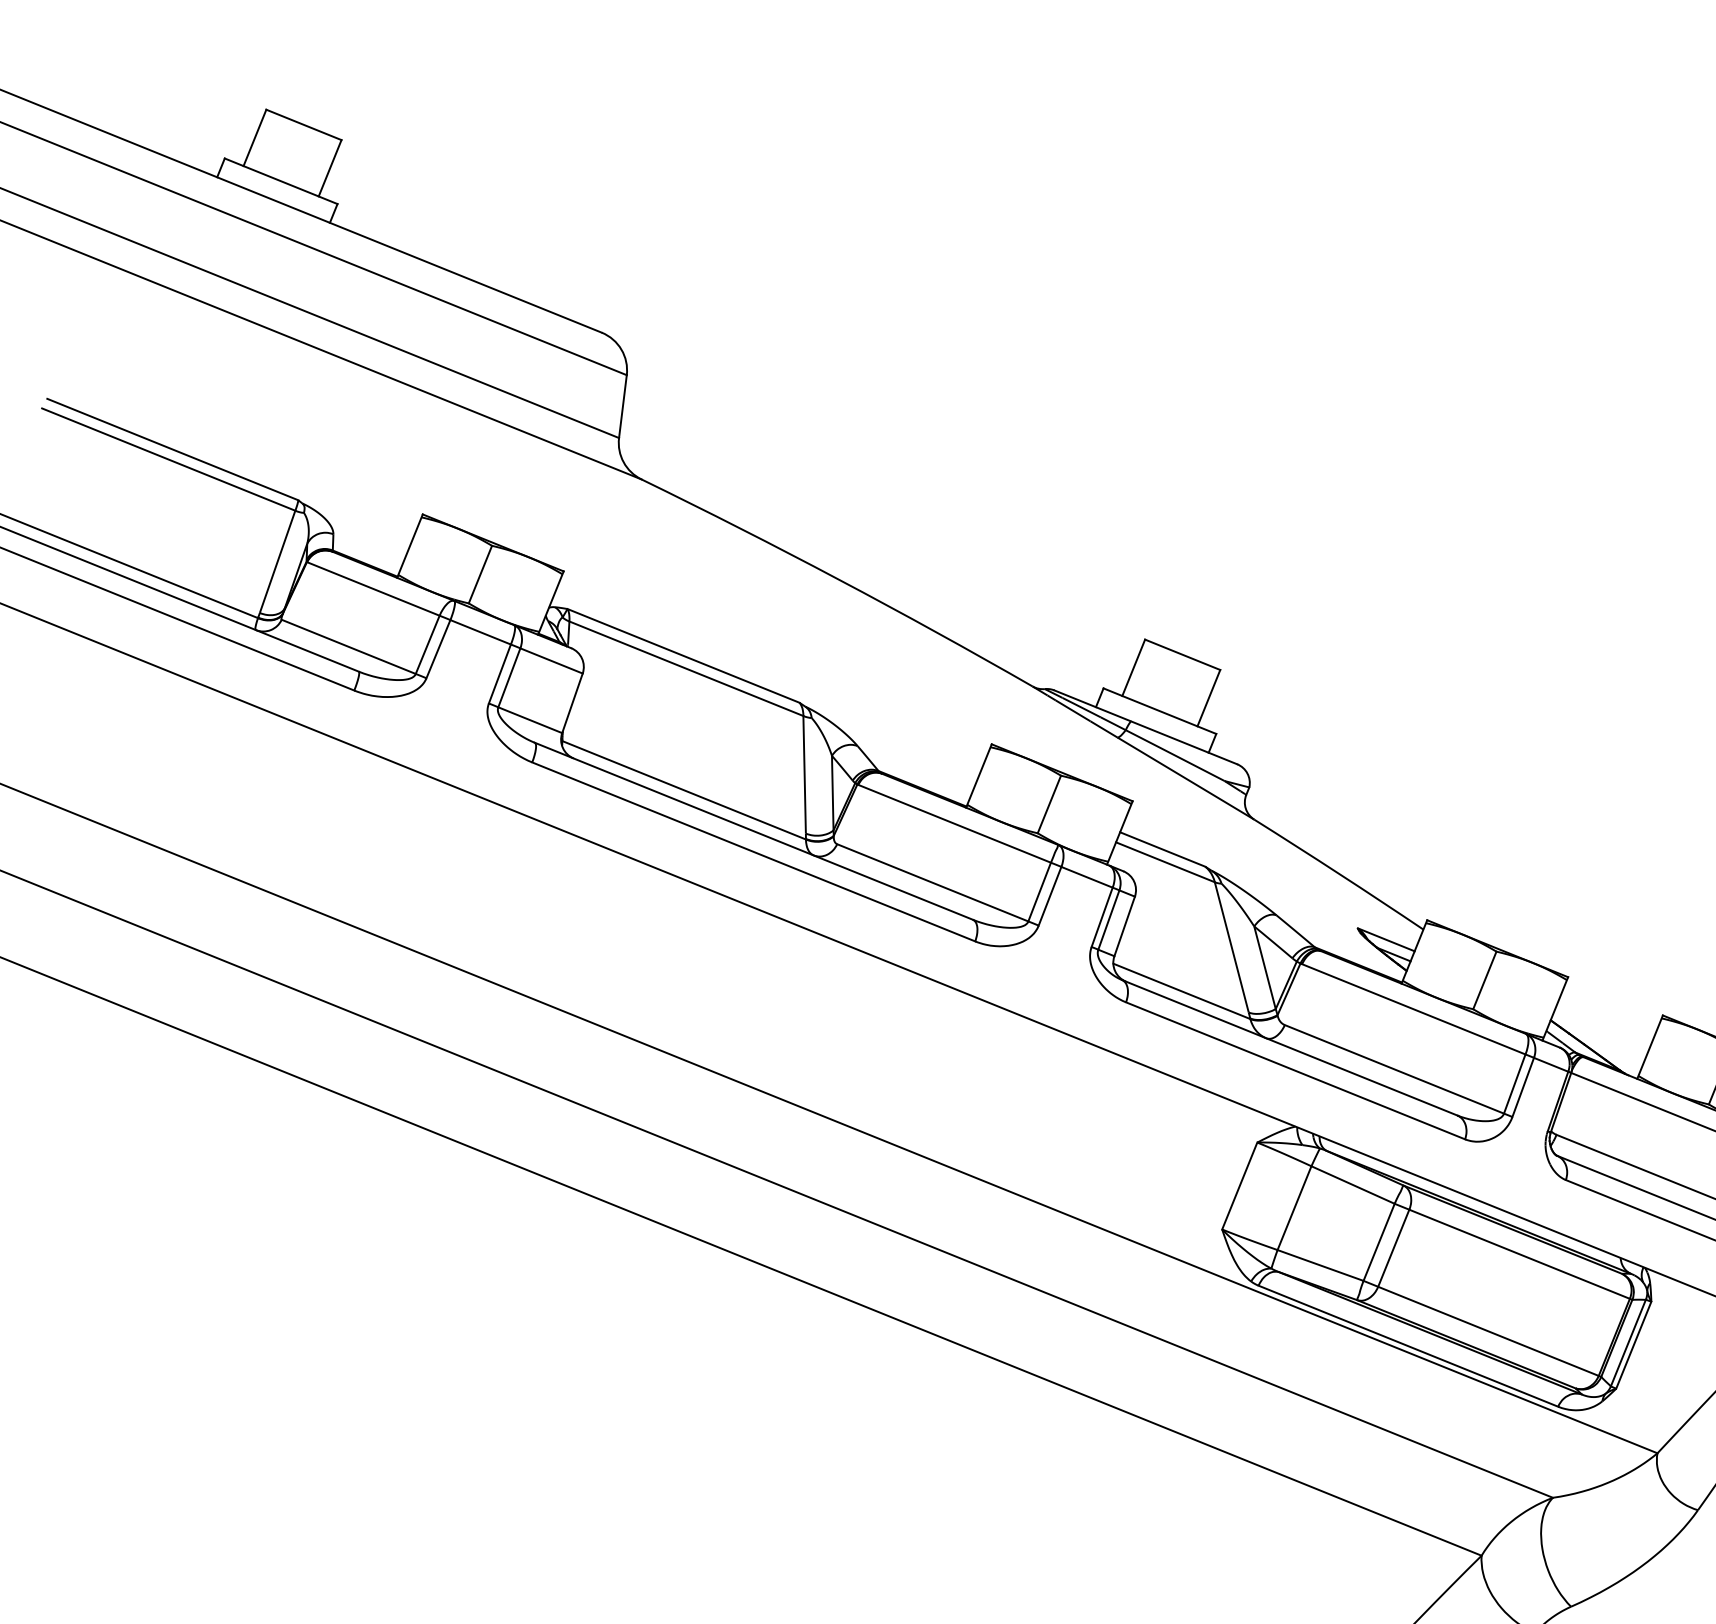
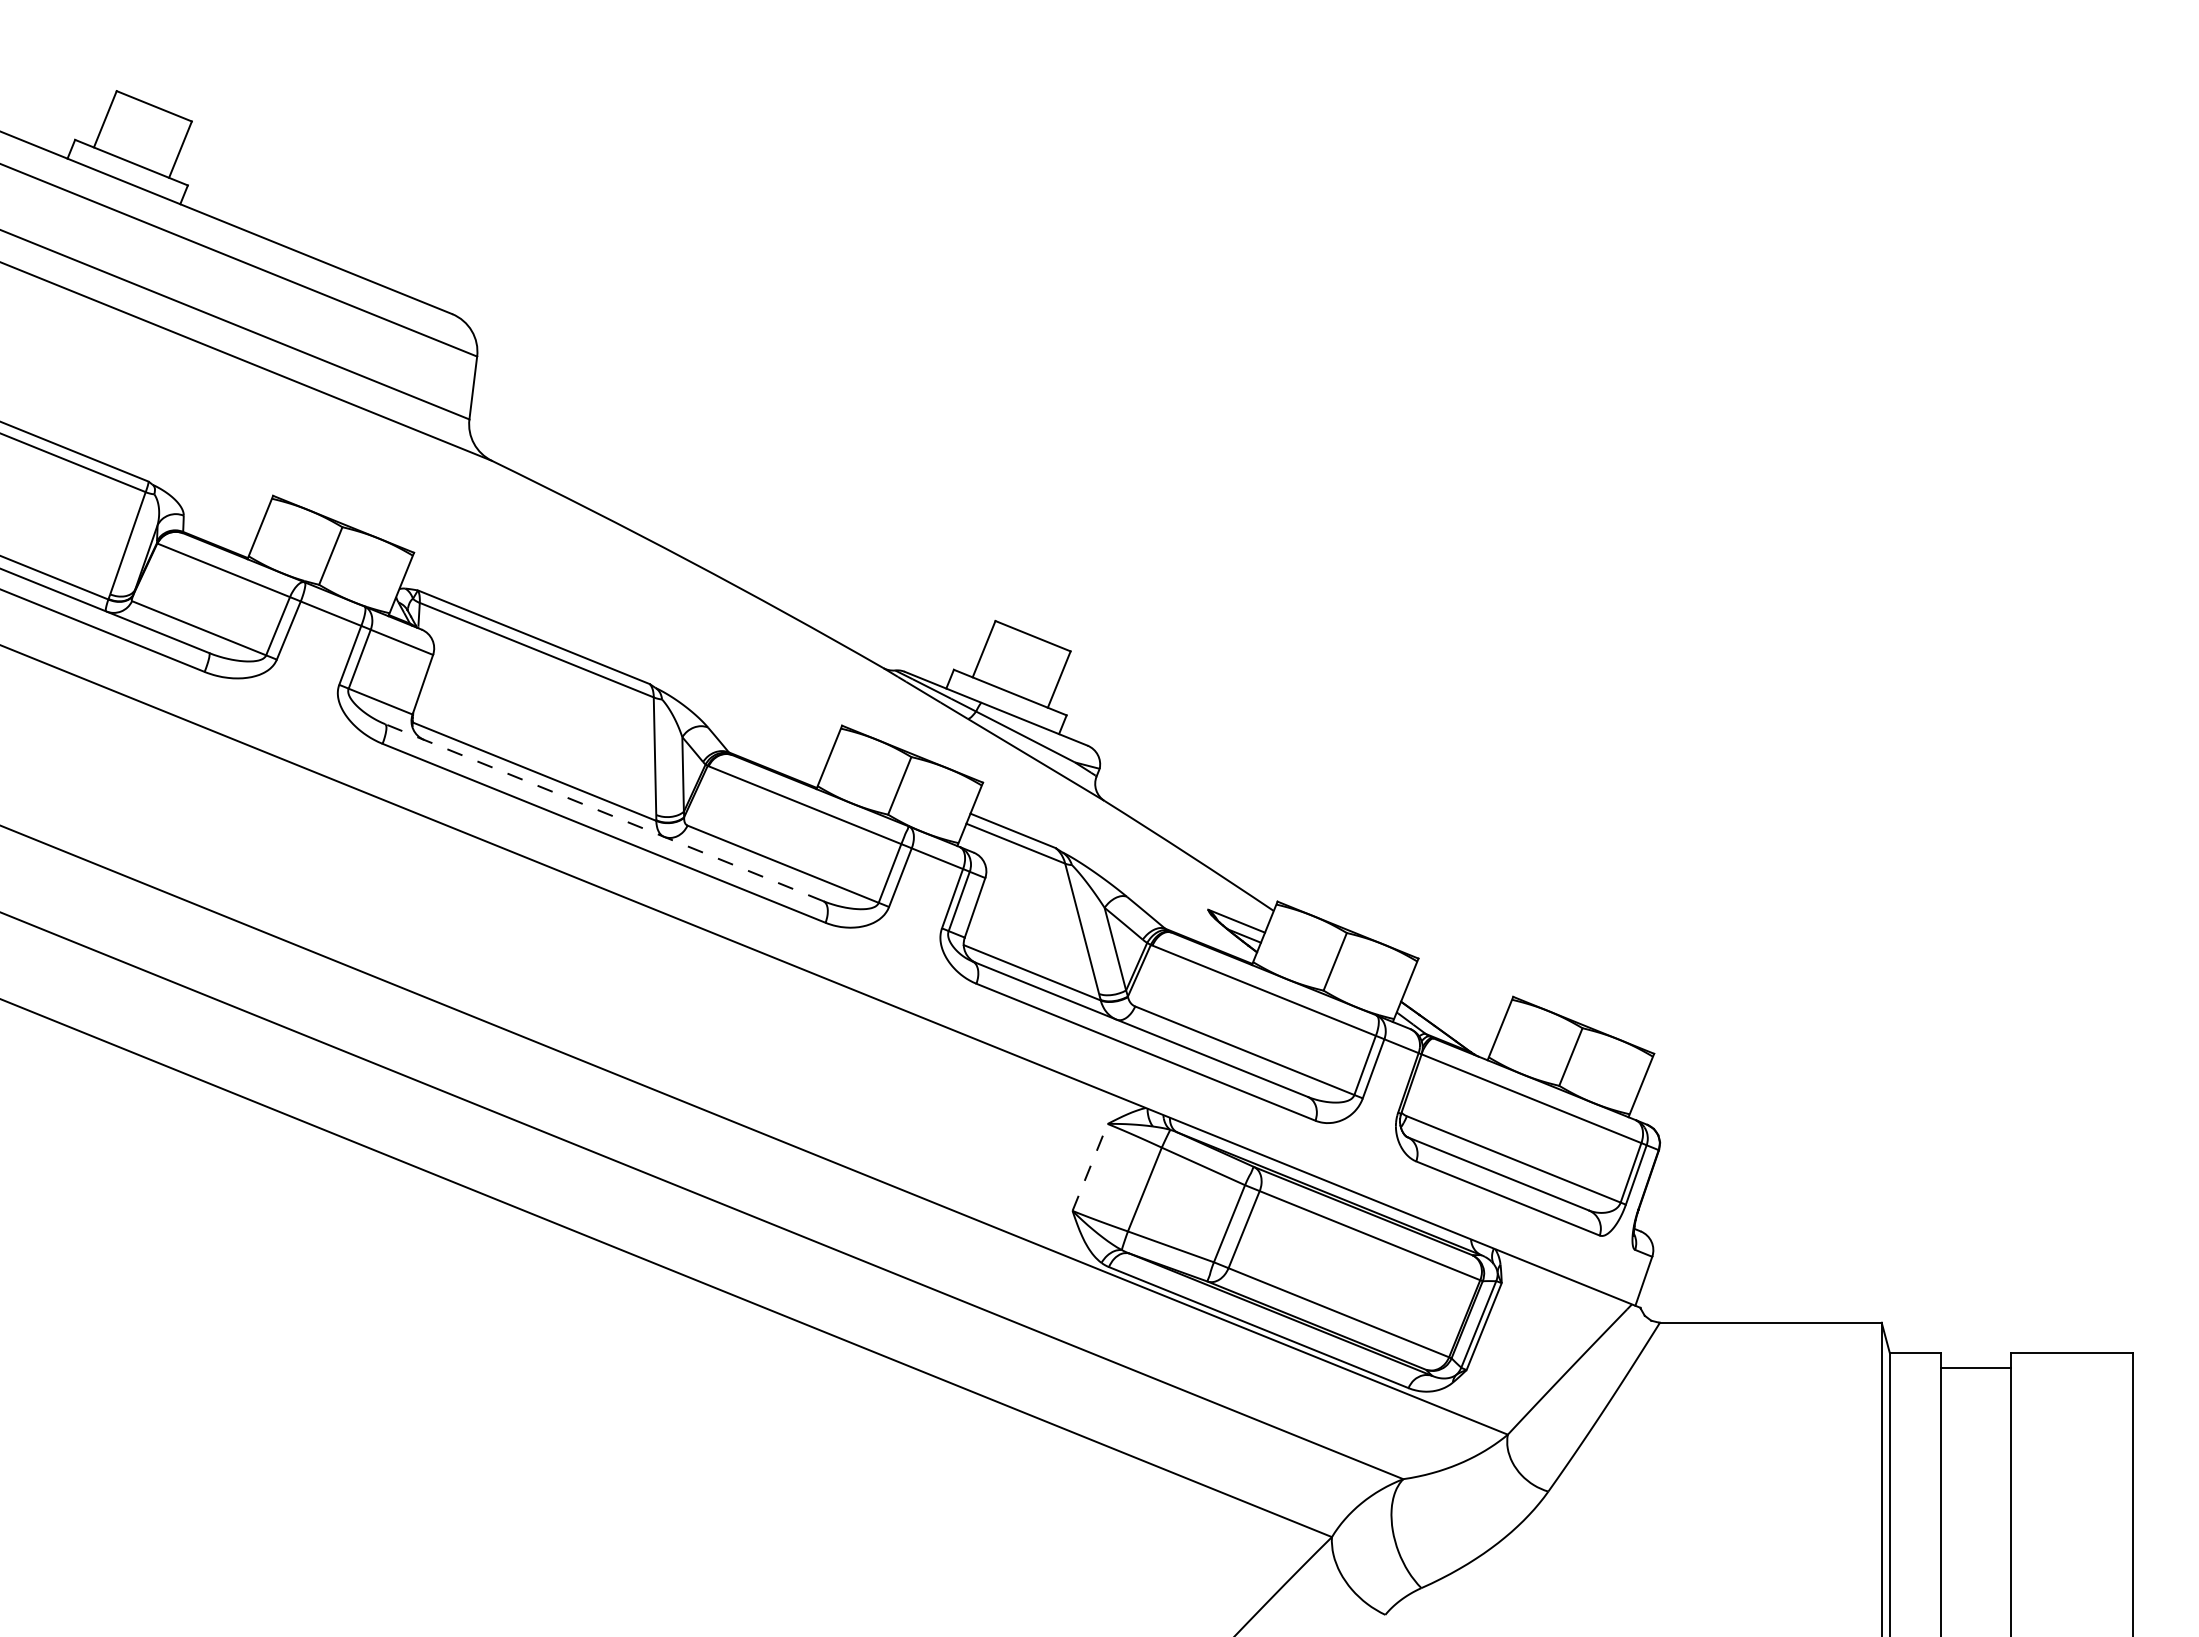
line: (753, 831) -> (603, 812), solid -> dashed
line: (1240, 1186) -> (1090, 1167), solid -> dashed

